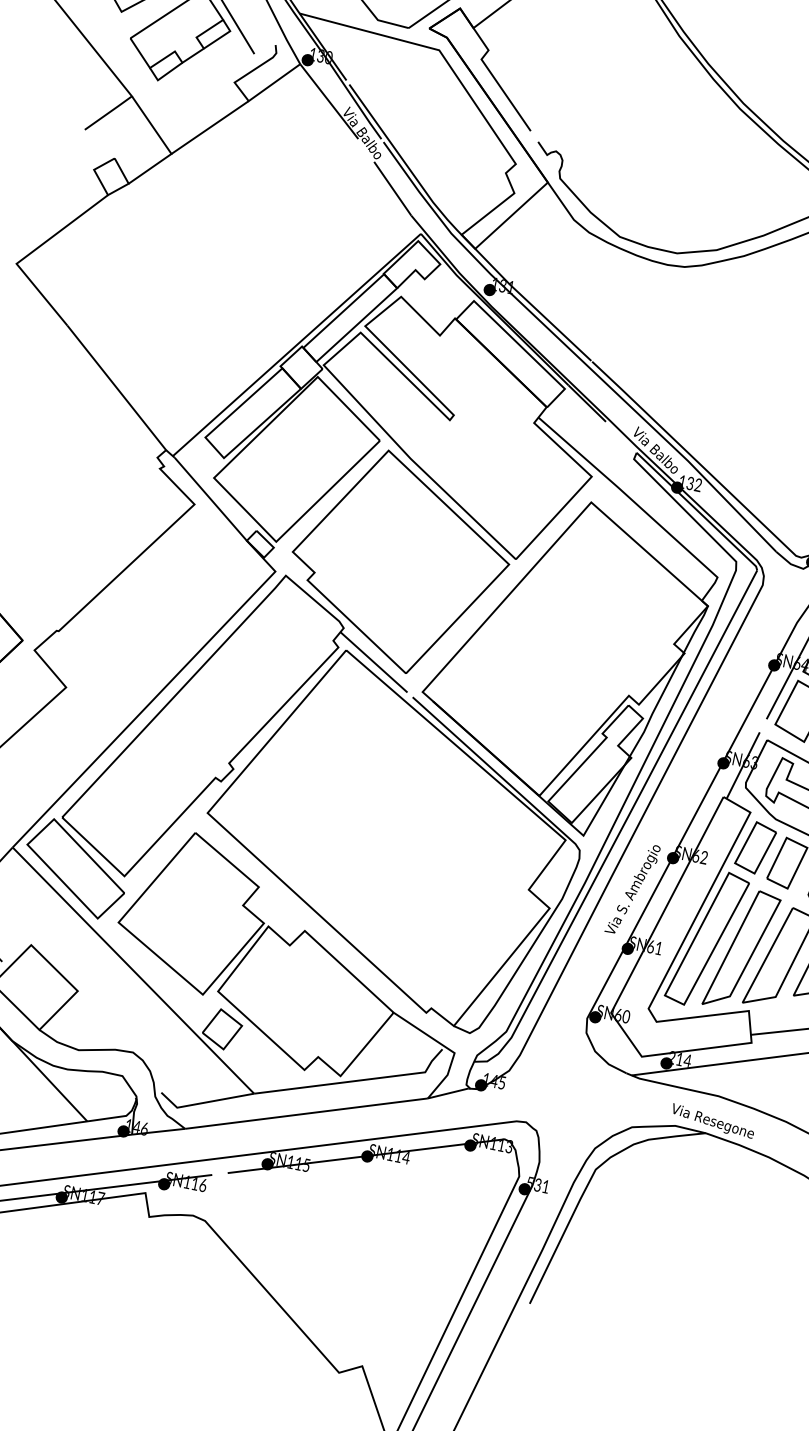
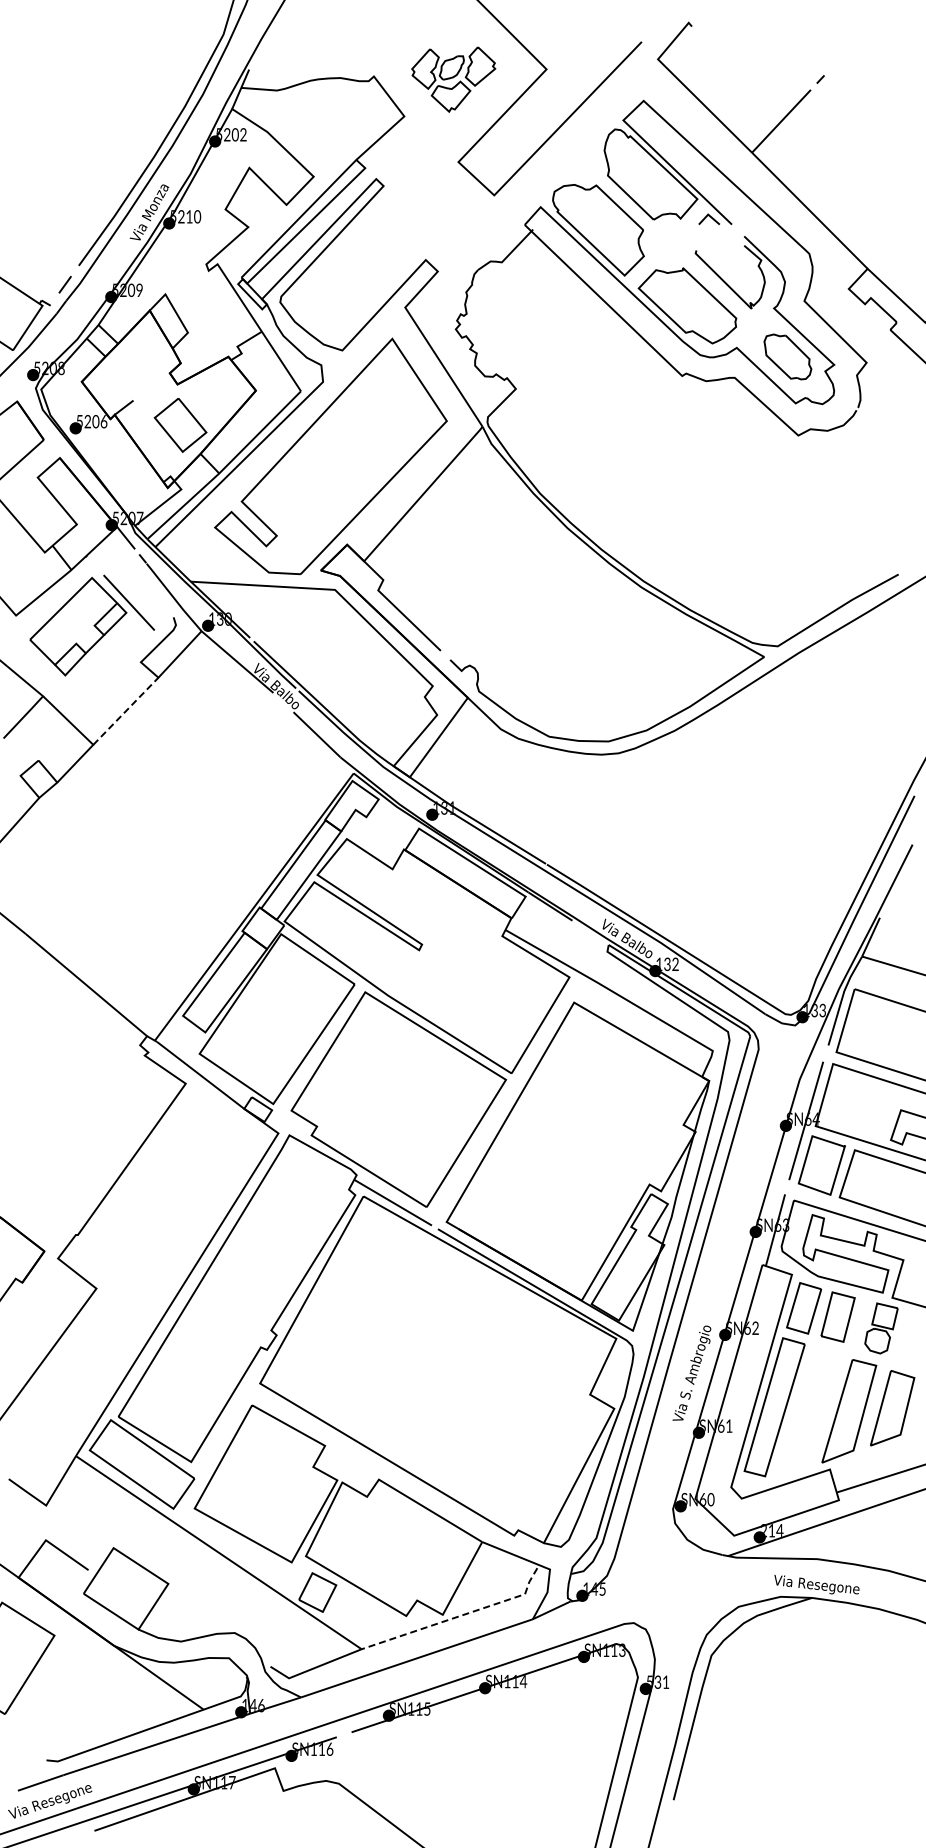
line: (209, 127) -> (125, 711), solid -> dashed
part: (741, 949) -> (810, 1410), removed
line: (355, 1080) -> (458, 1616), solid -> dashed

